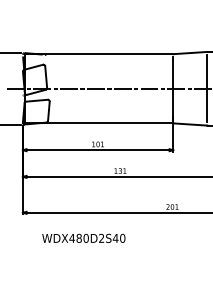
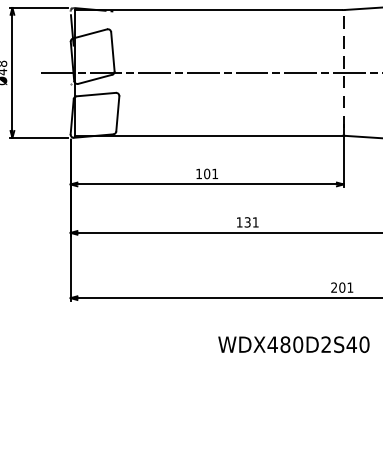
line: (173, 89) -> (344, 74), solid -> dashed
text: (83, 237) -> (293, 343), moved

